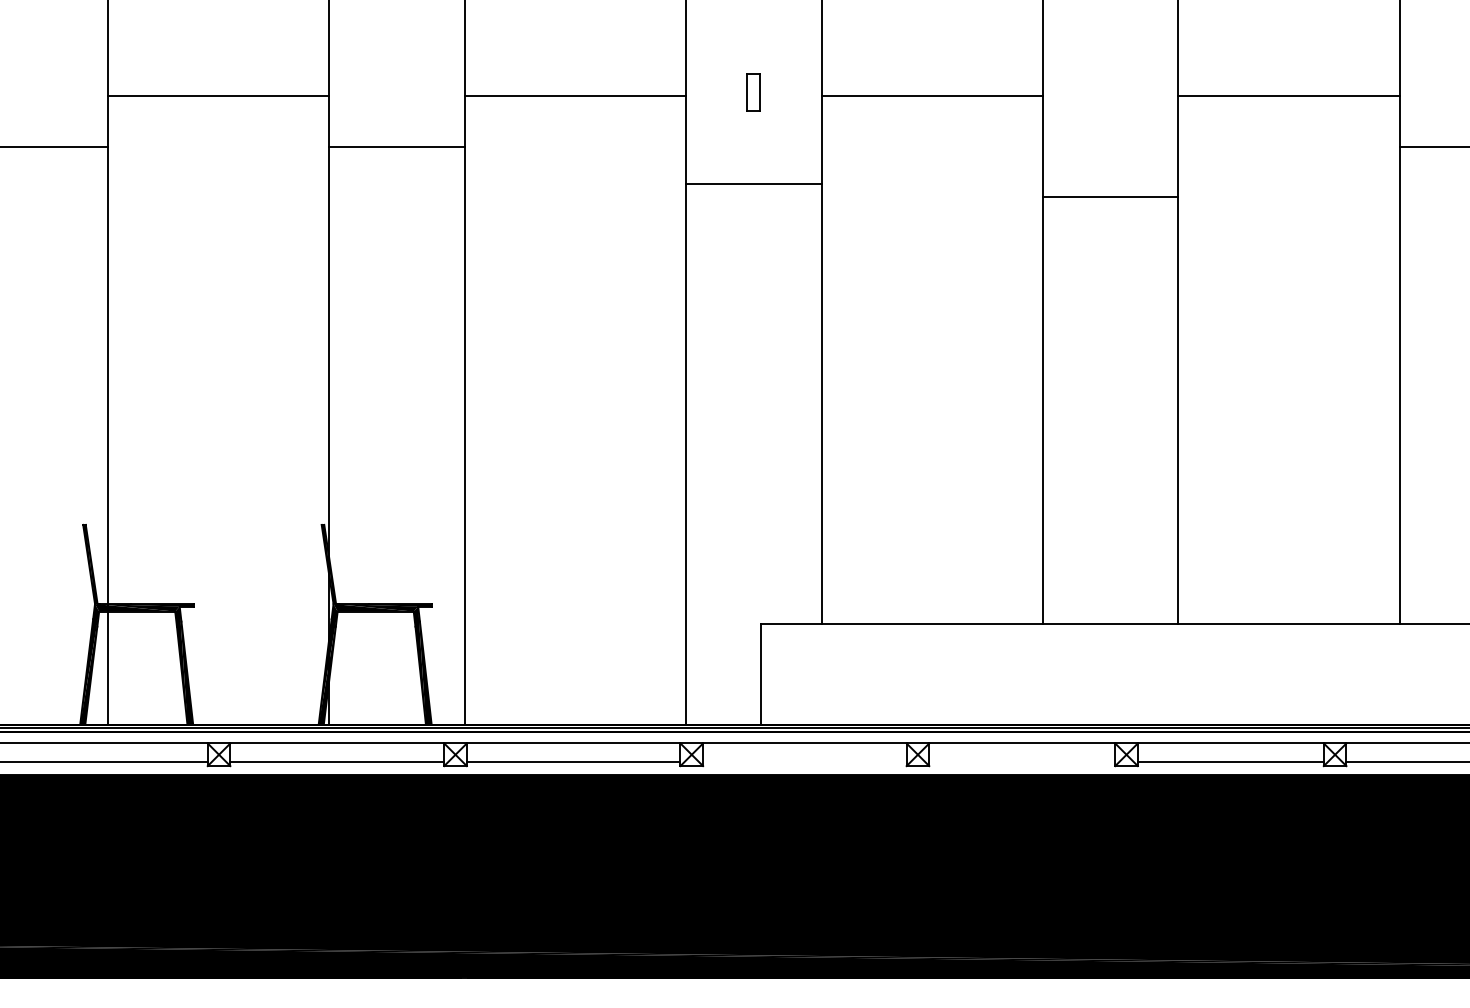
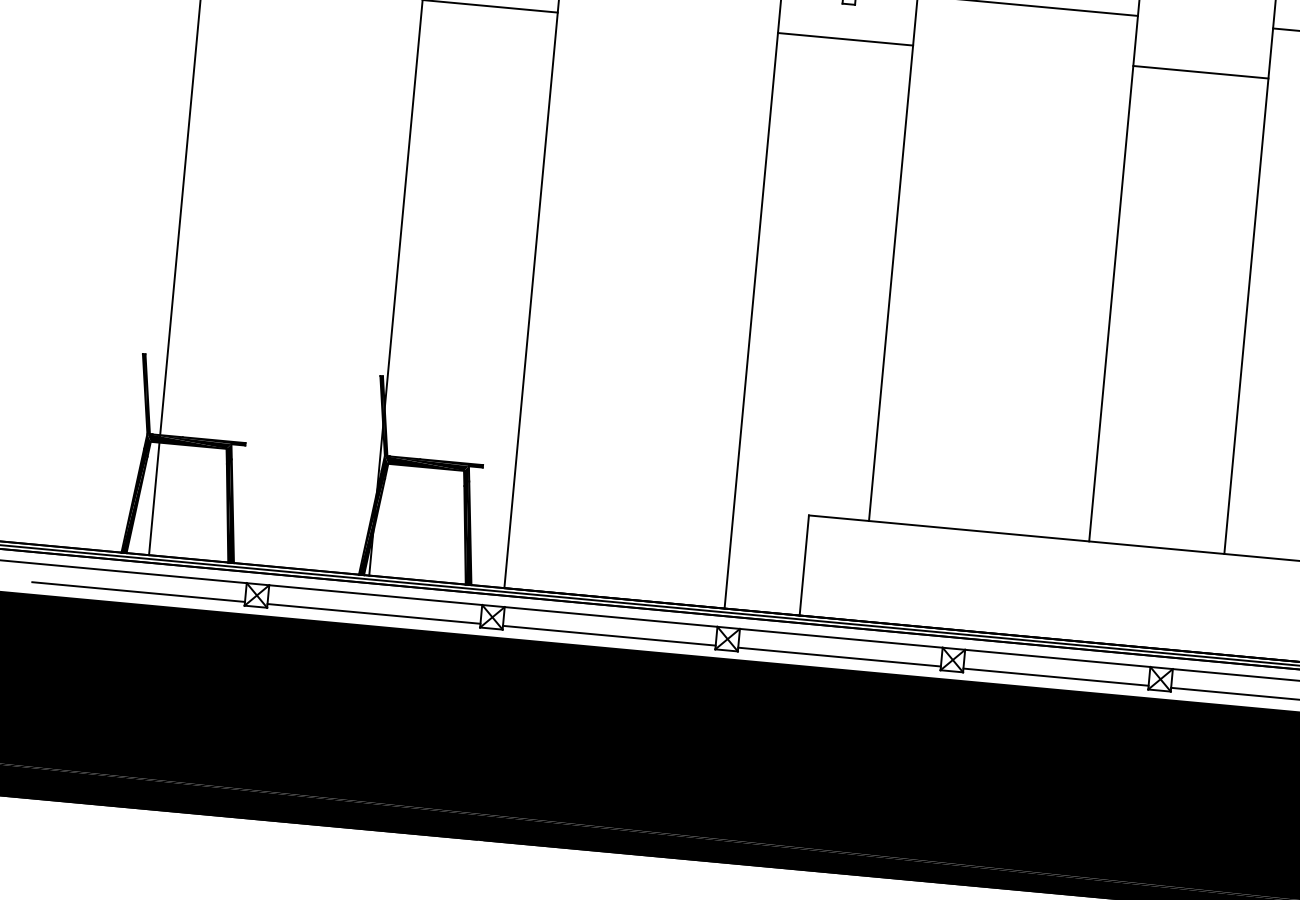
line: (753, 183) -> (845, 39), moved
line: (1110, 196) -> (1200, 72), moved
line: (804, 762) -> (839, 657), added
line: (1022, 762) -> (1056, 677), added

